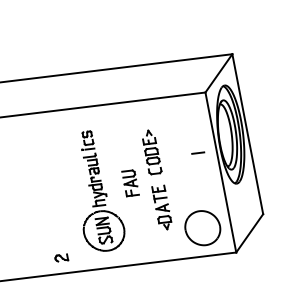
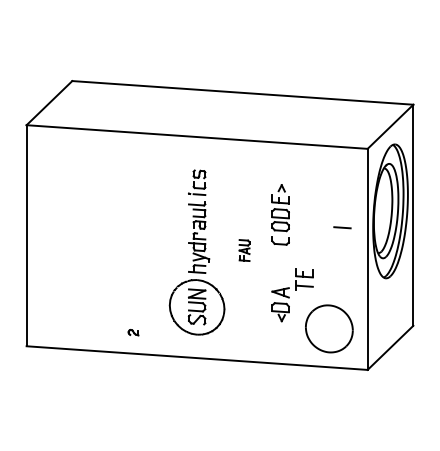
part: (130, 183) -> (244, 250), size x0.6
part: (159, 193) -> (304, 279), moved
part: (61, 258) -> (133, 332), size x0.6

